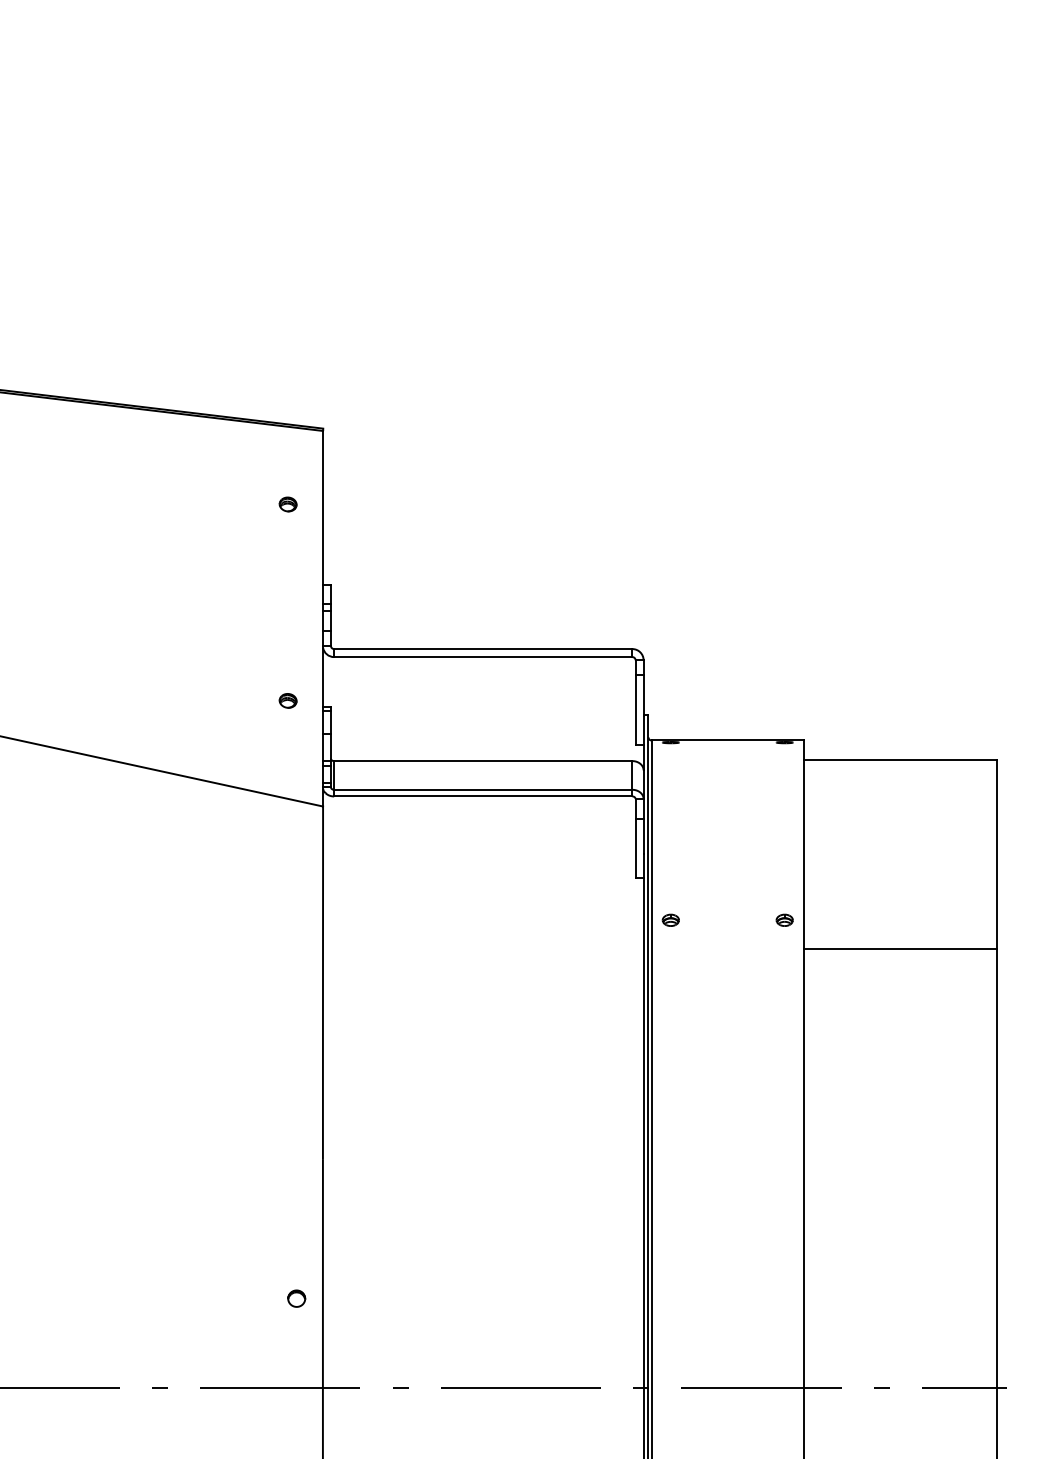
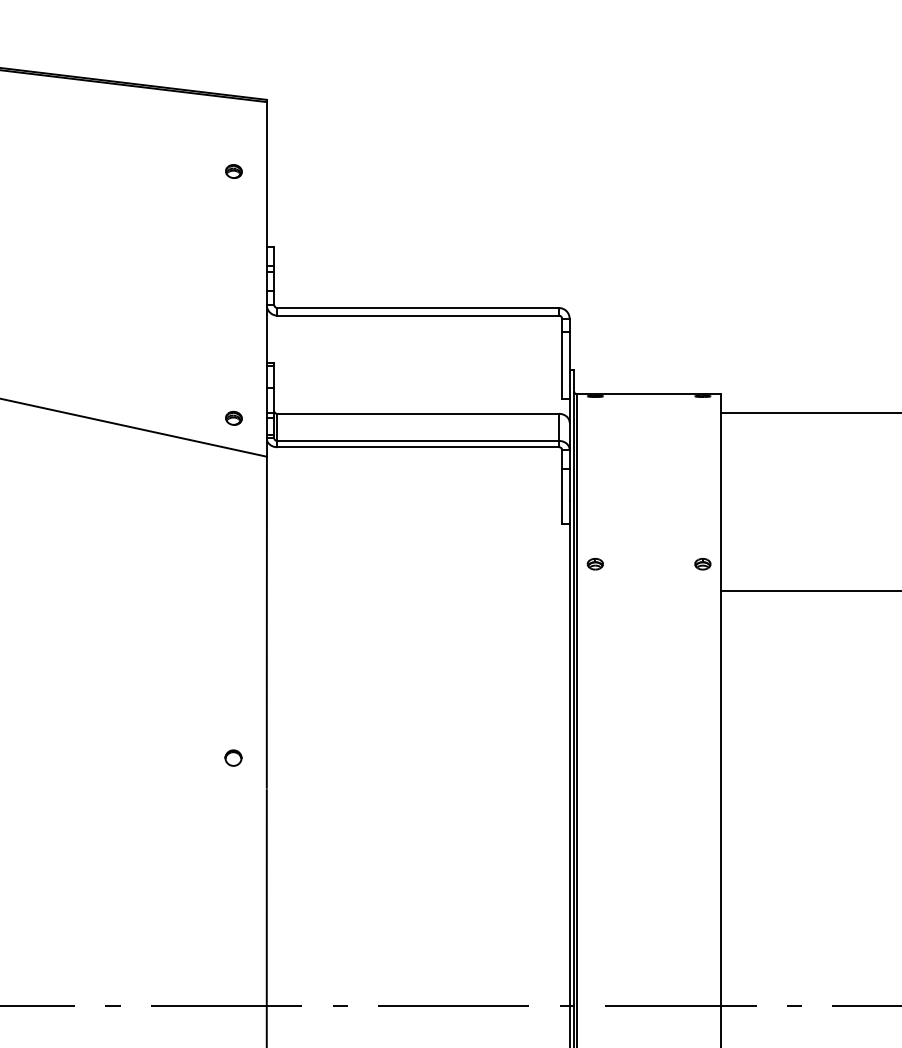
part: (287, 700) -> (233, 418), moved
part: (296, 1298) -> (233, 757), moved

